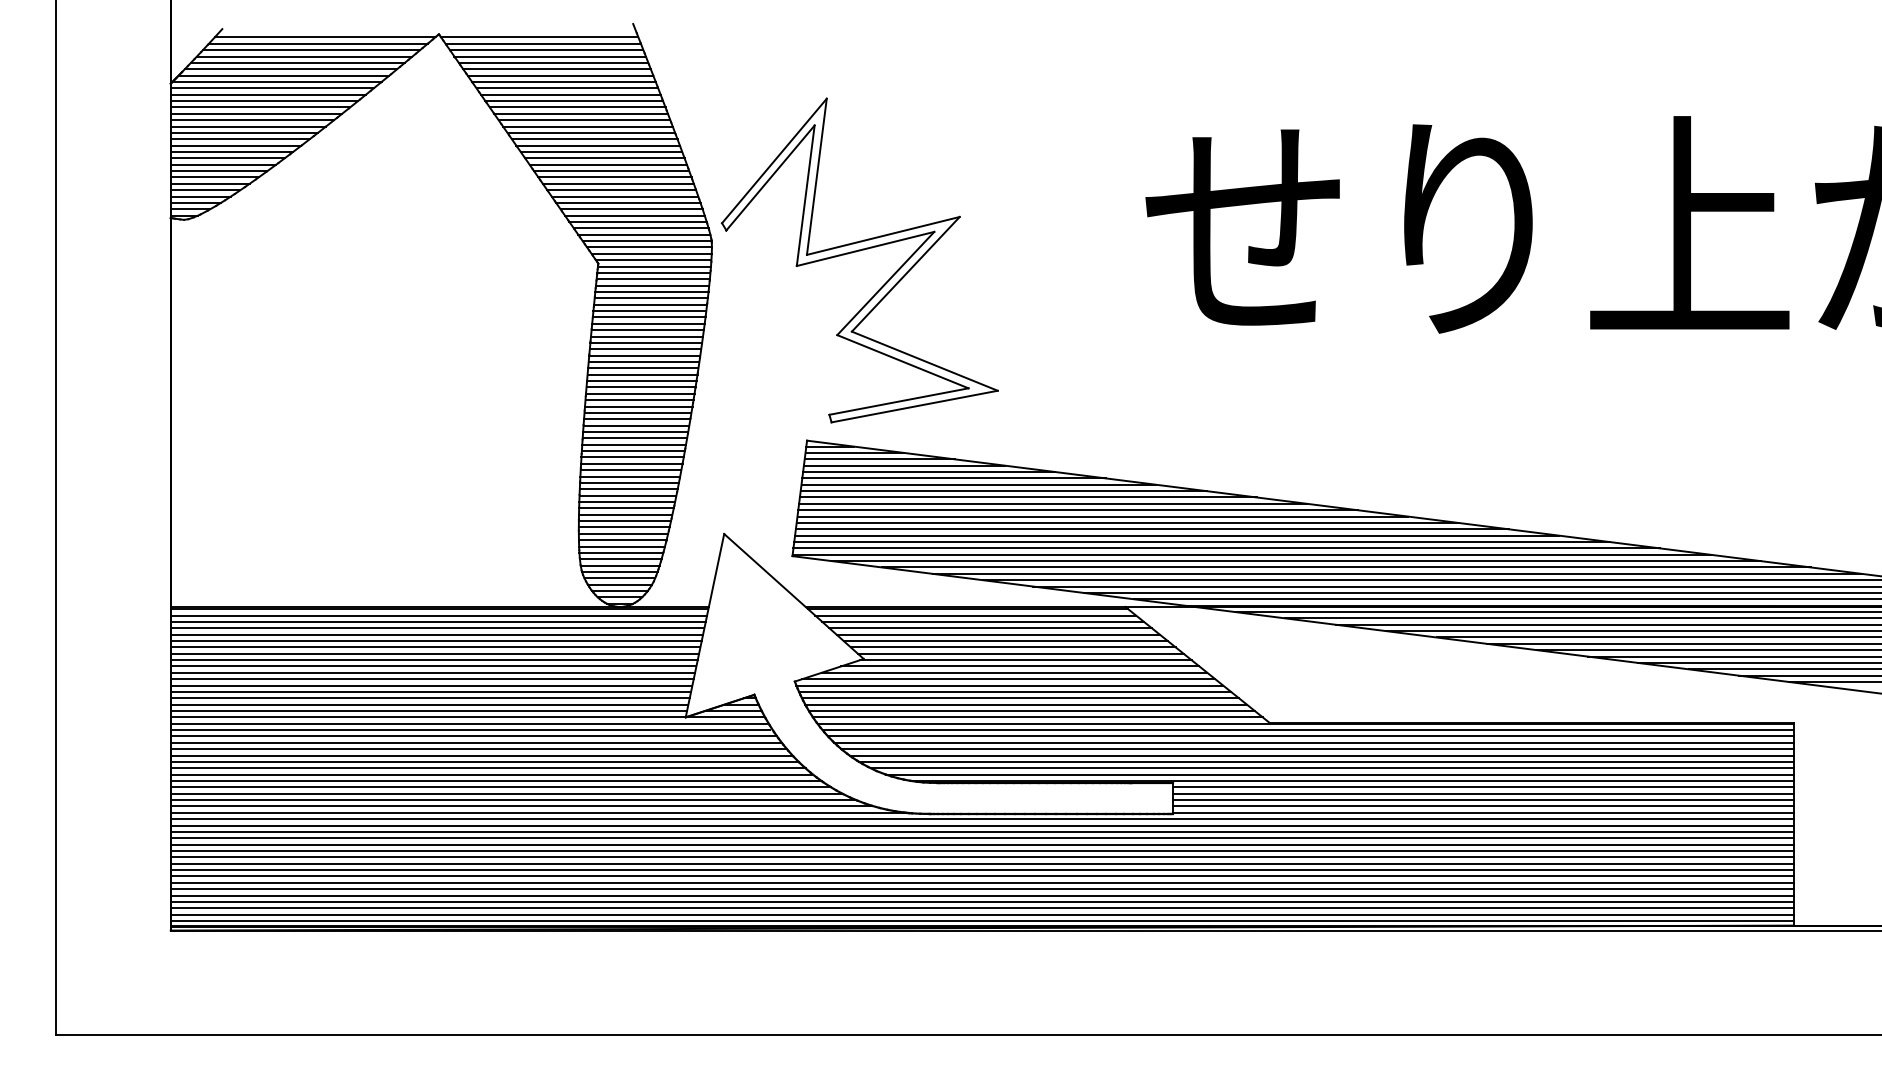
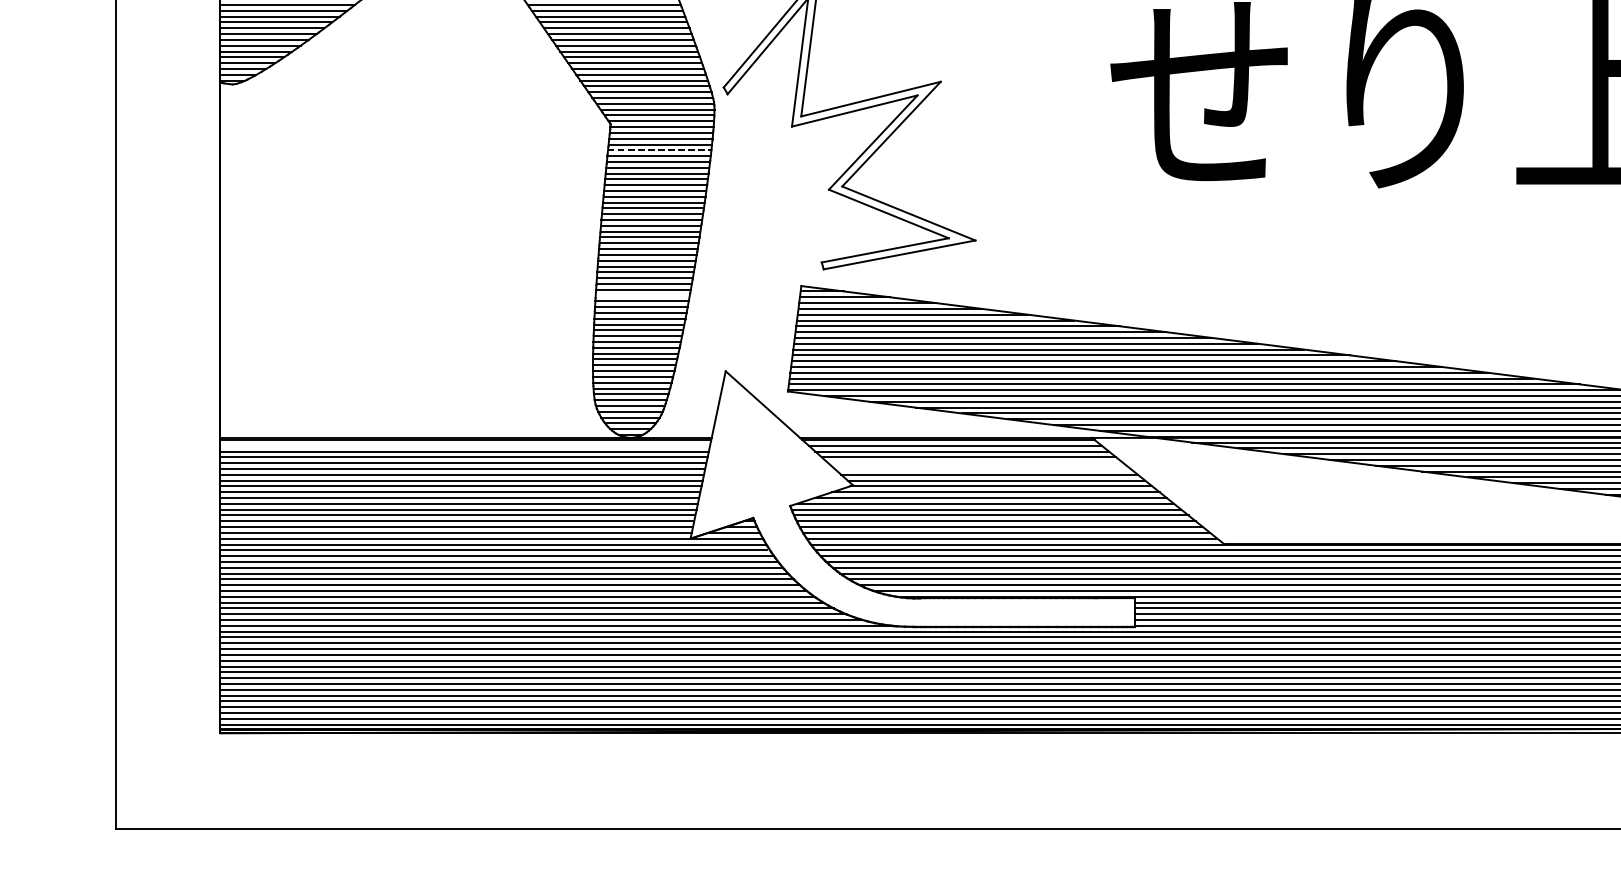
line: (651, 291) -> (659, 149), solid -> dashed
line: (632, 451) -> (641, 295), removed
line: (438, 615) -> (464, 445), removed
line: (997, 634) -> (975, 463), removed
line: (1005, 641) -> (982, 469), removed

